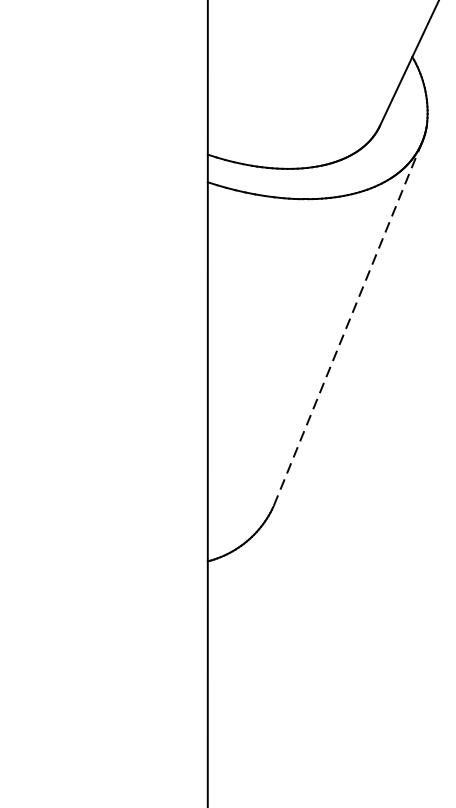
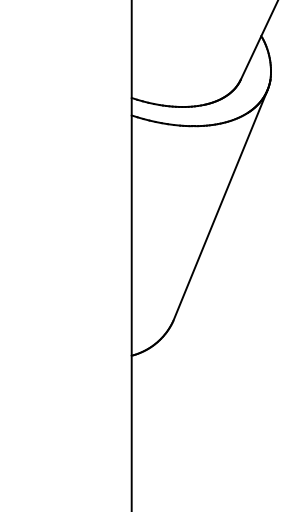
line: (347, 324) -> (220, 205), dashed -> solid

